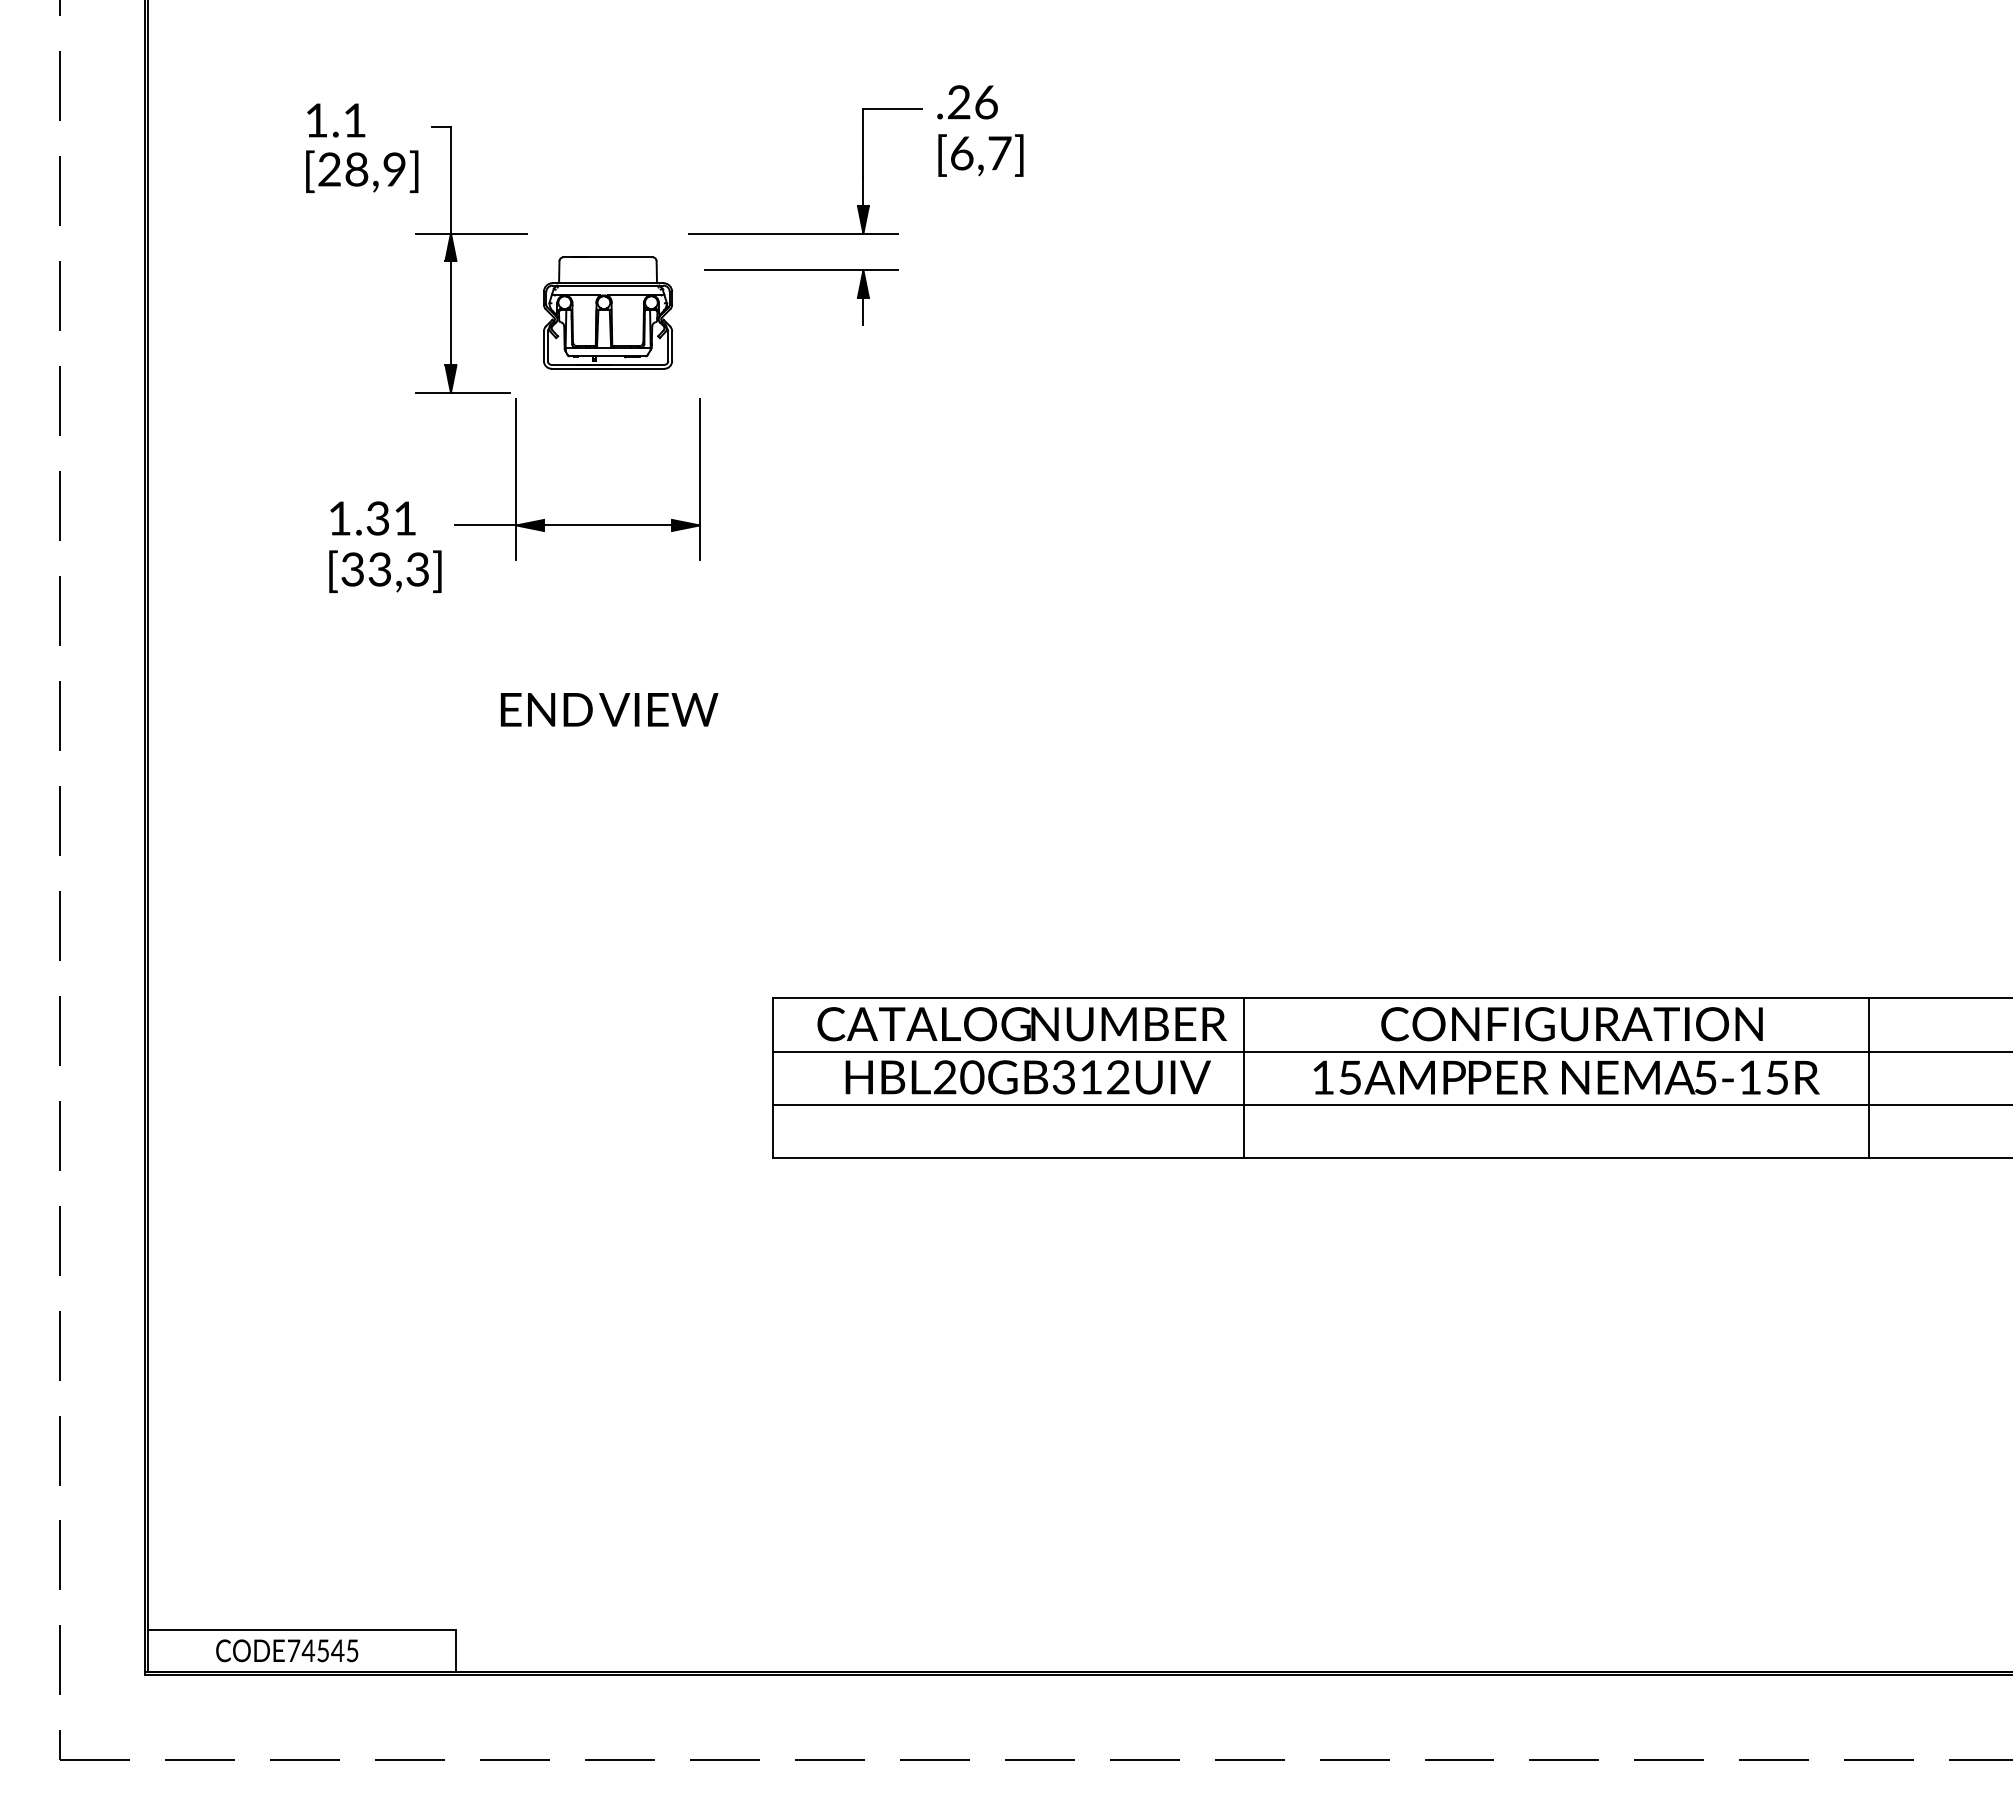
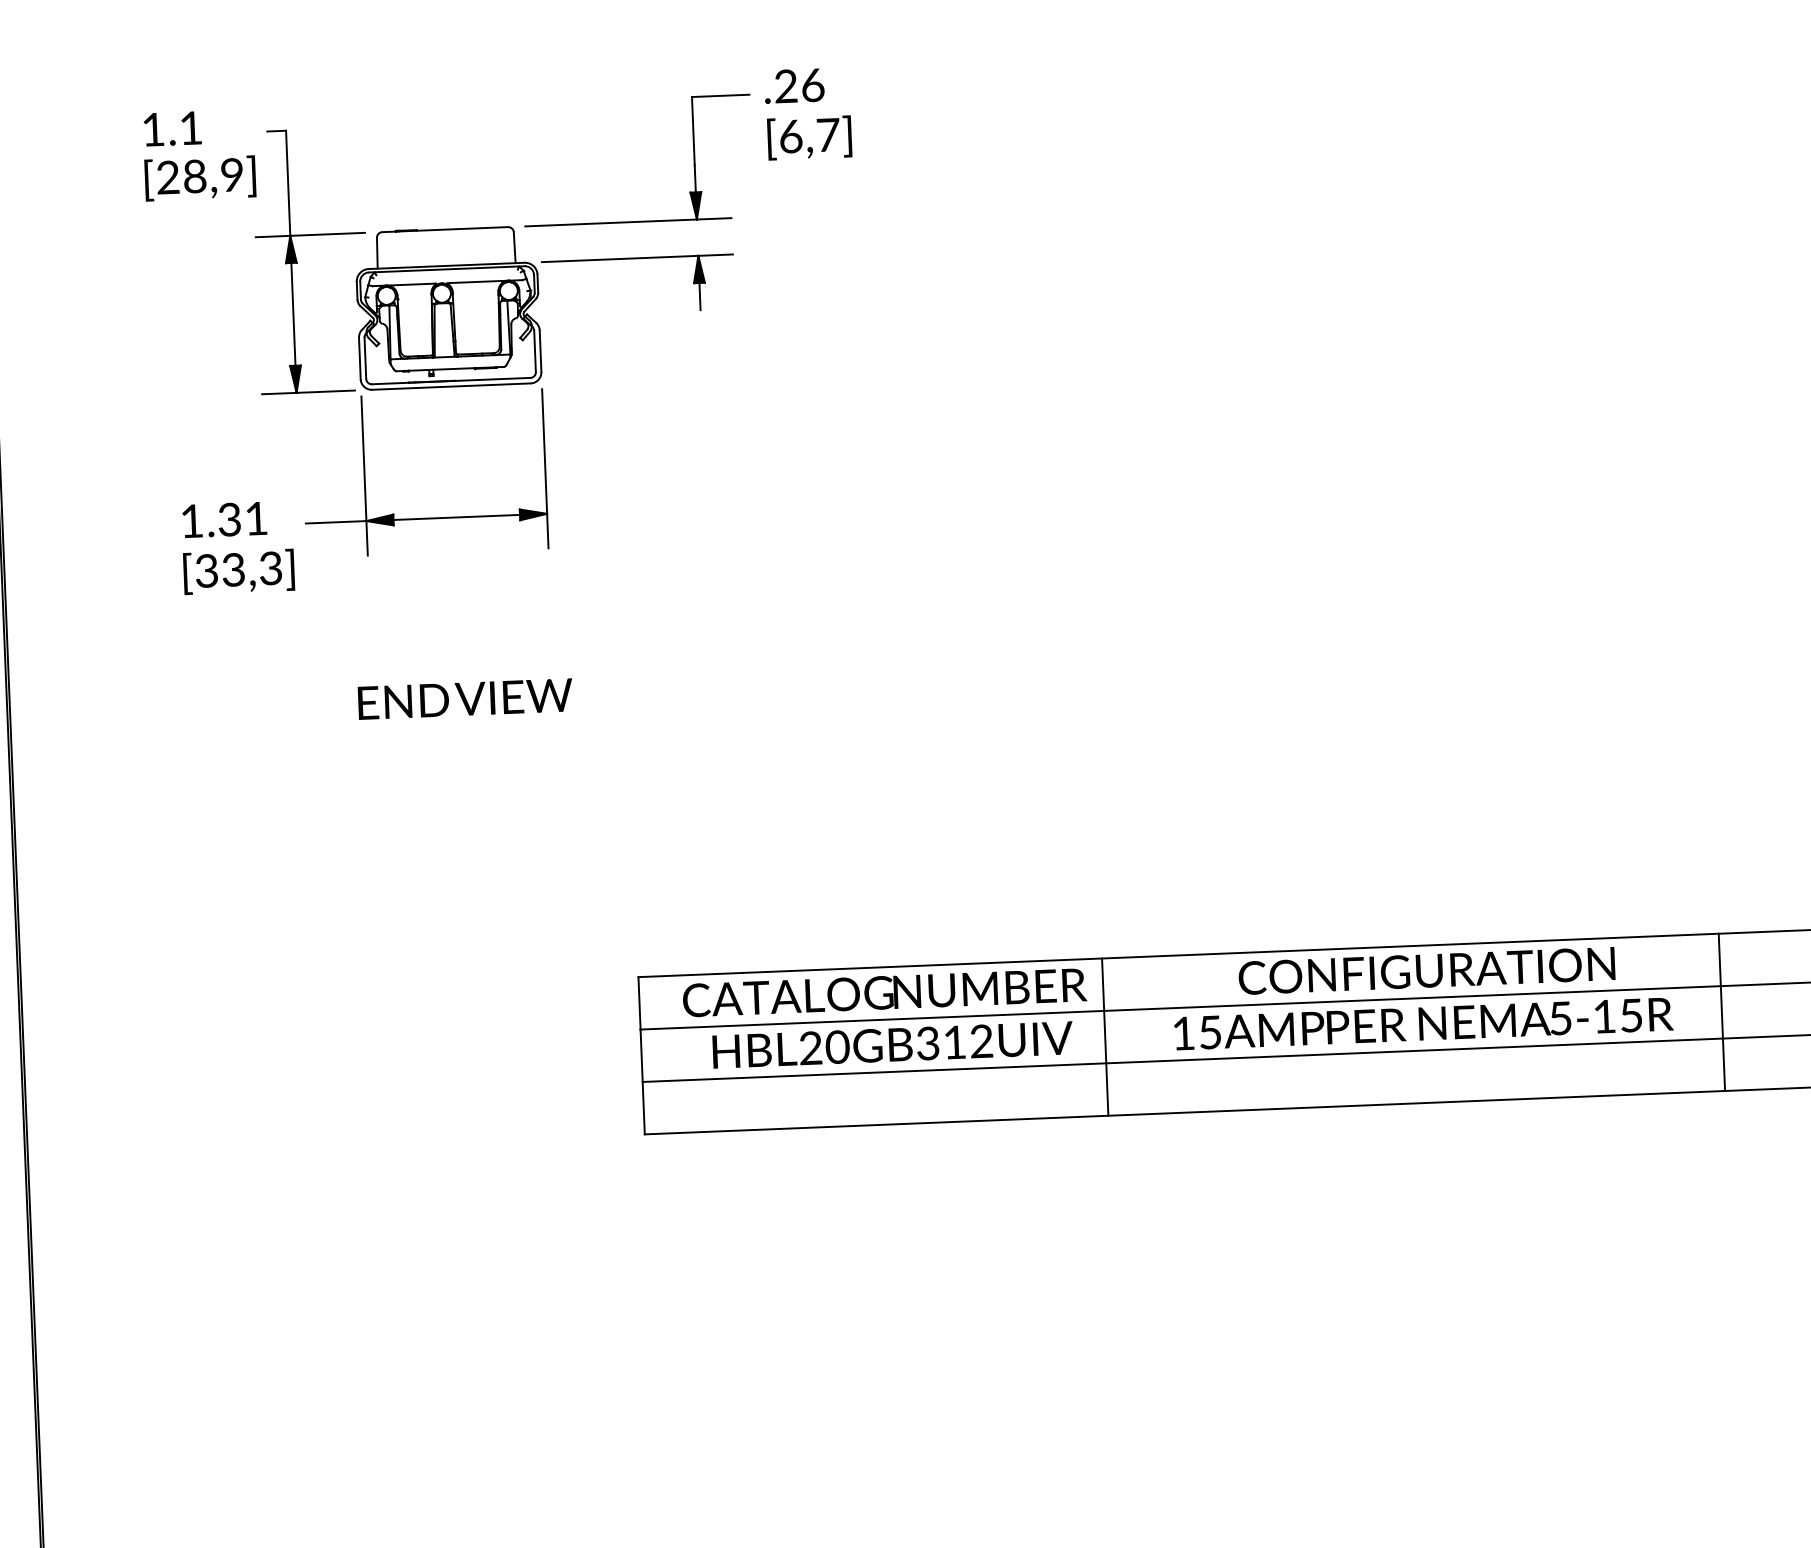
part: (607, 312) -> (447, 307), size x1.43

